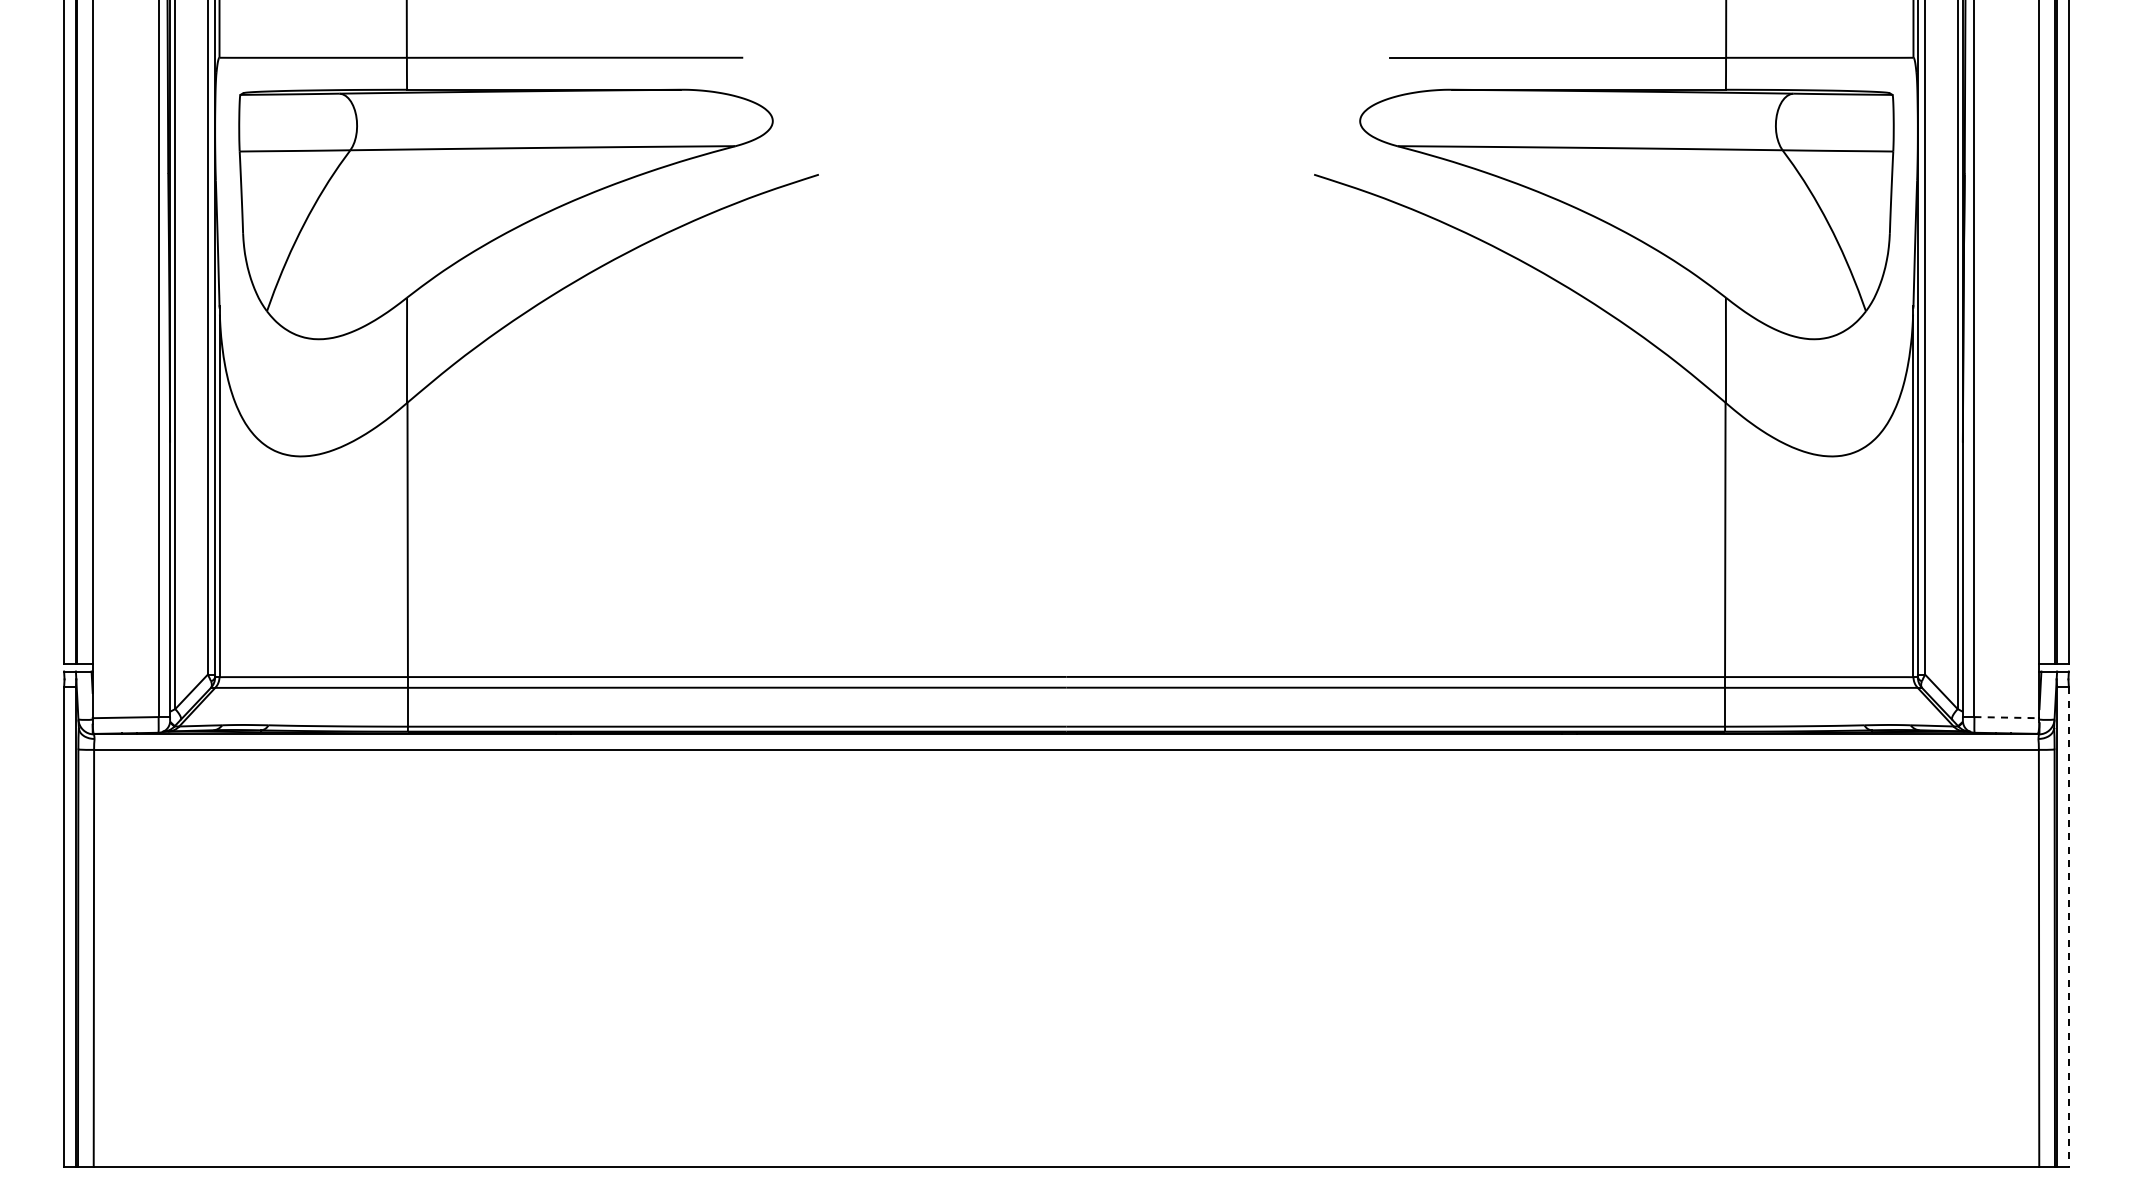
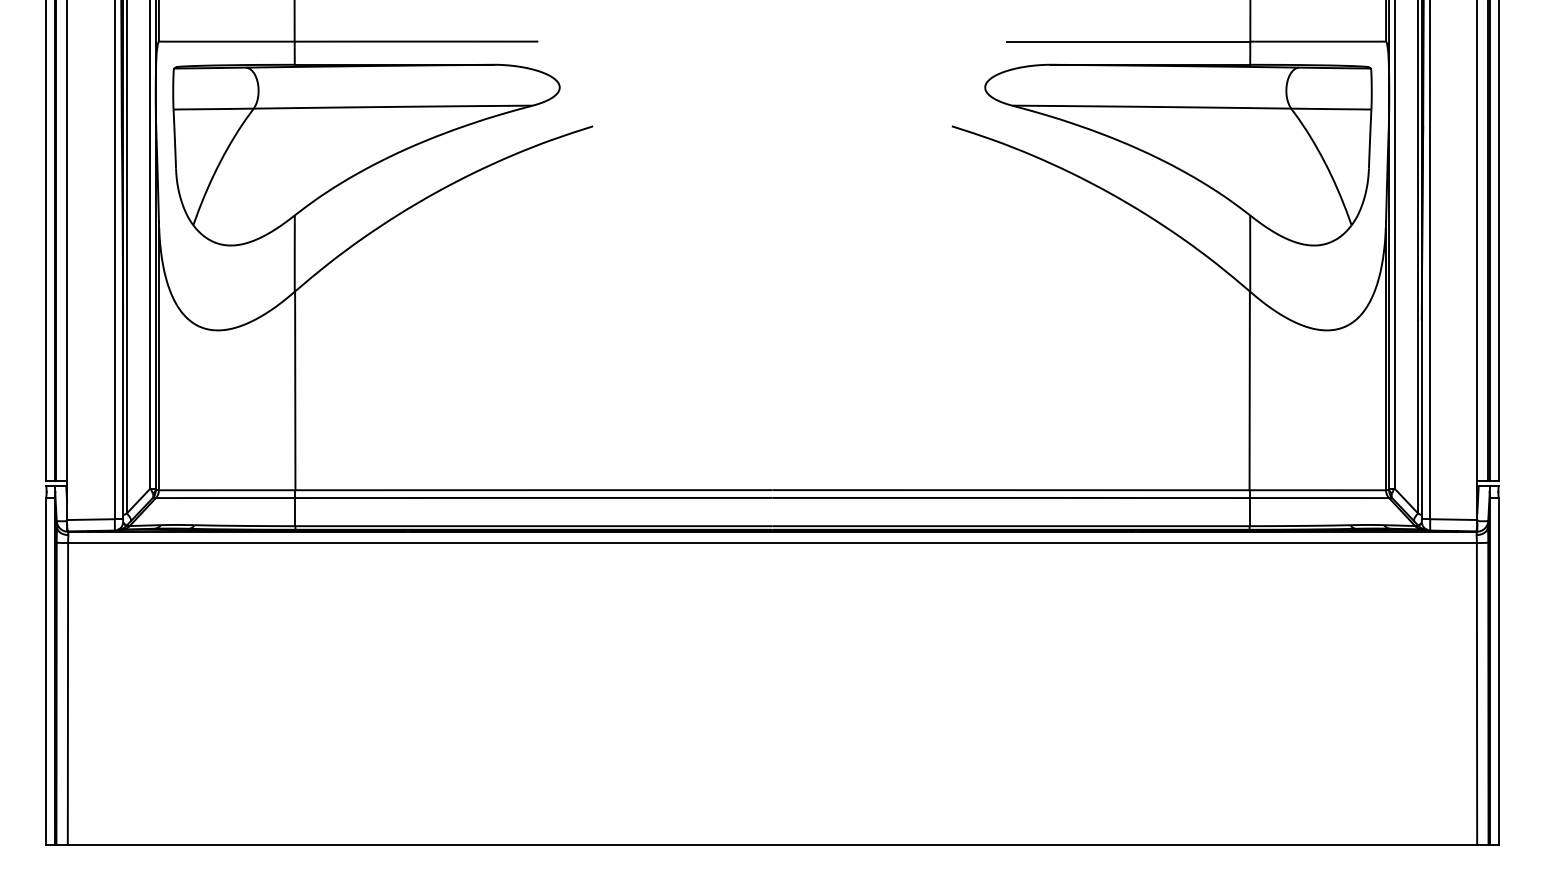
line: (2006, 717) -> (1453, 519), dashed -> solid
line: (2068, 927) -> (1498, 671), dashed -> solid

